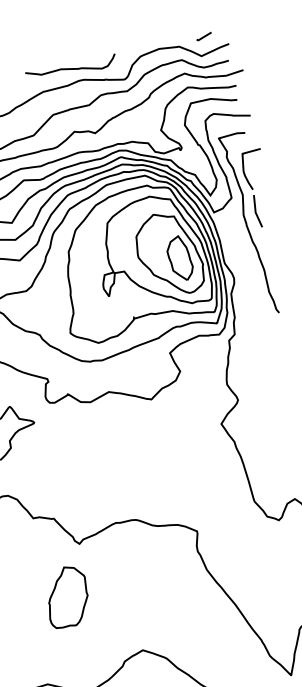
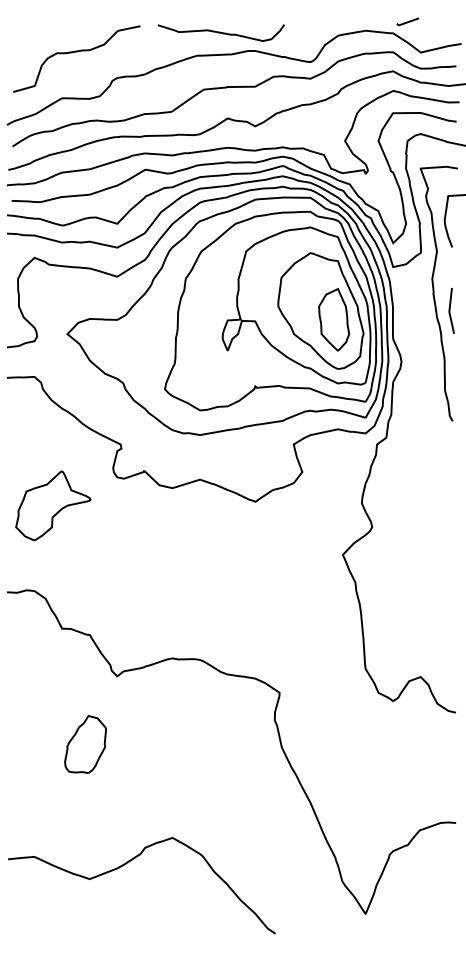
line: (203, 36) -> (407, 21), moved
curve: (71, 68) -> (221, 32), moved
line: (256, 211) -> (450, 310), moved
part: (67, 597) -> (85, 744), size x0.7

